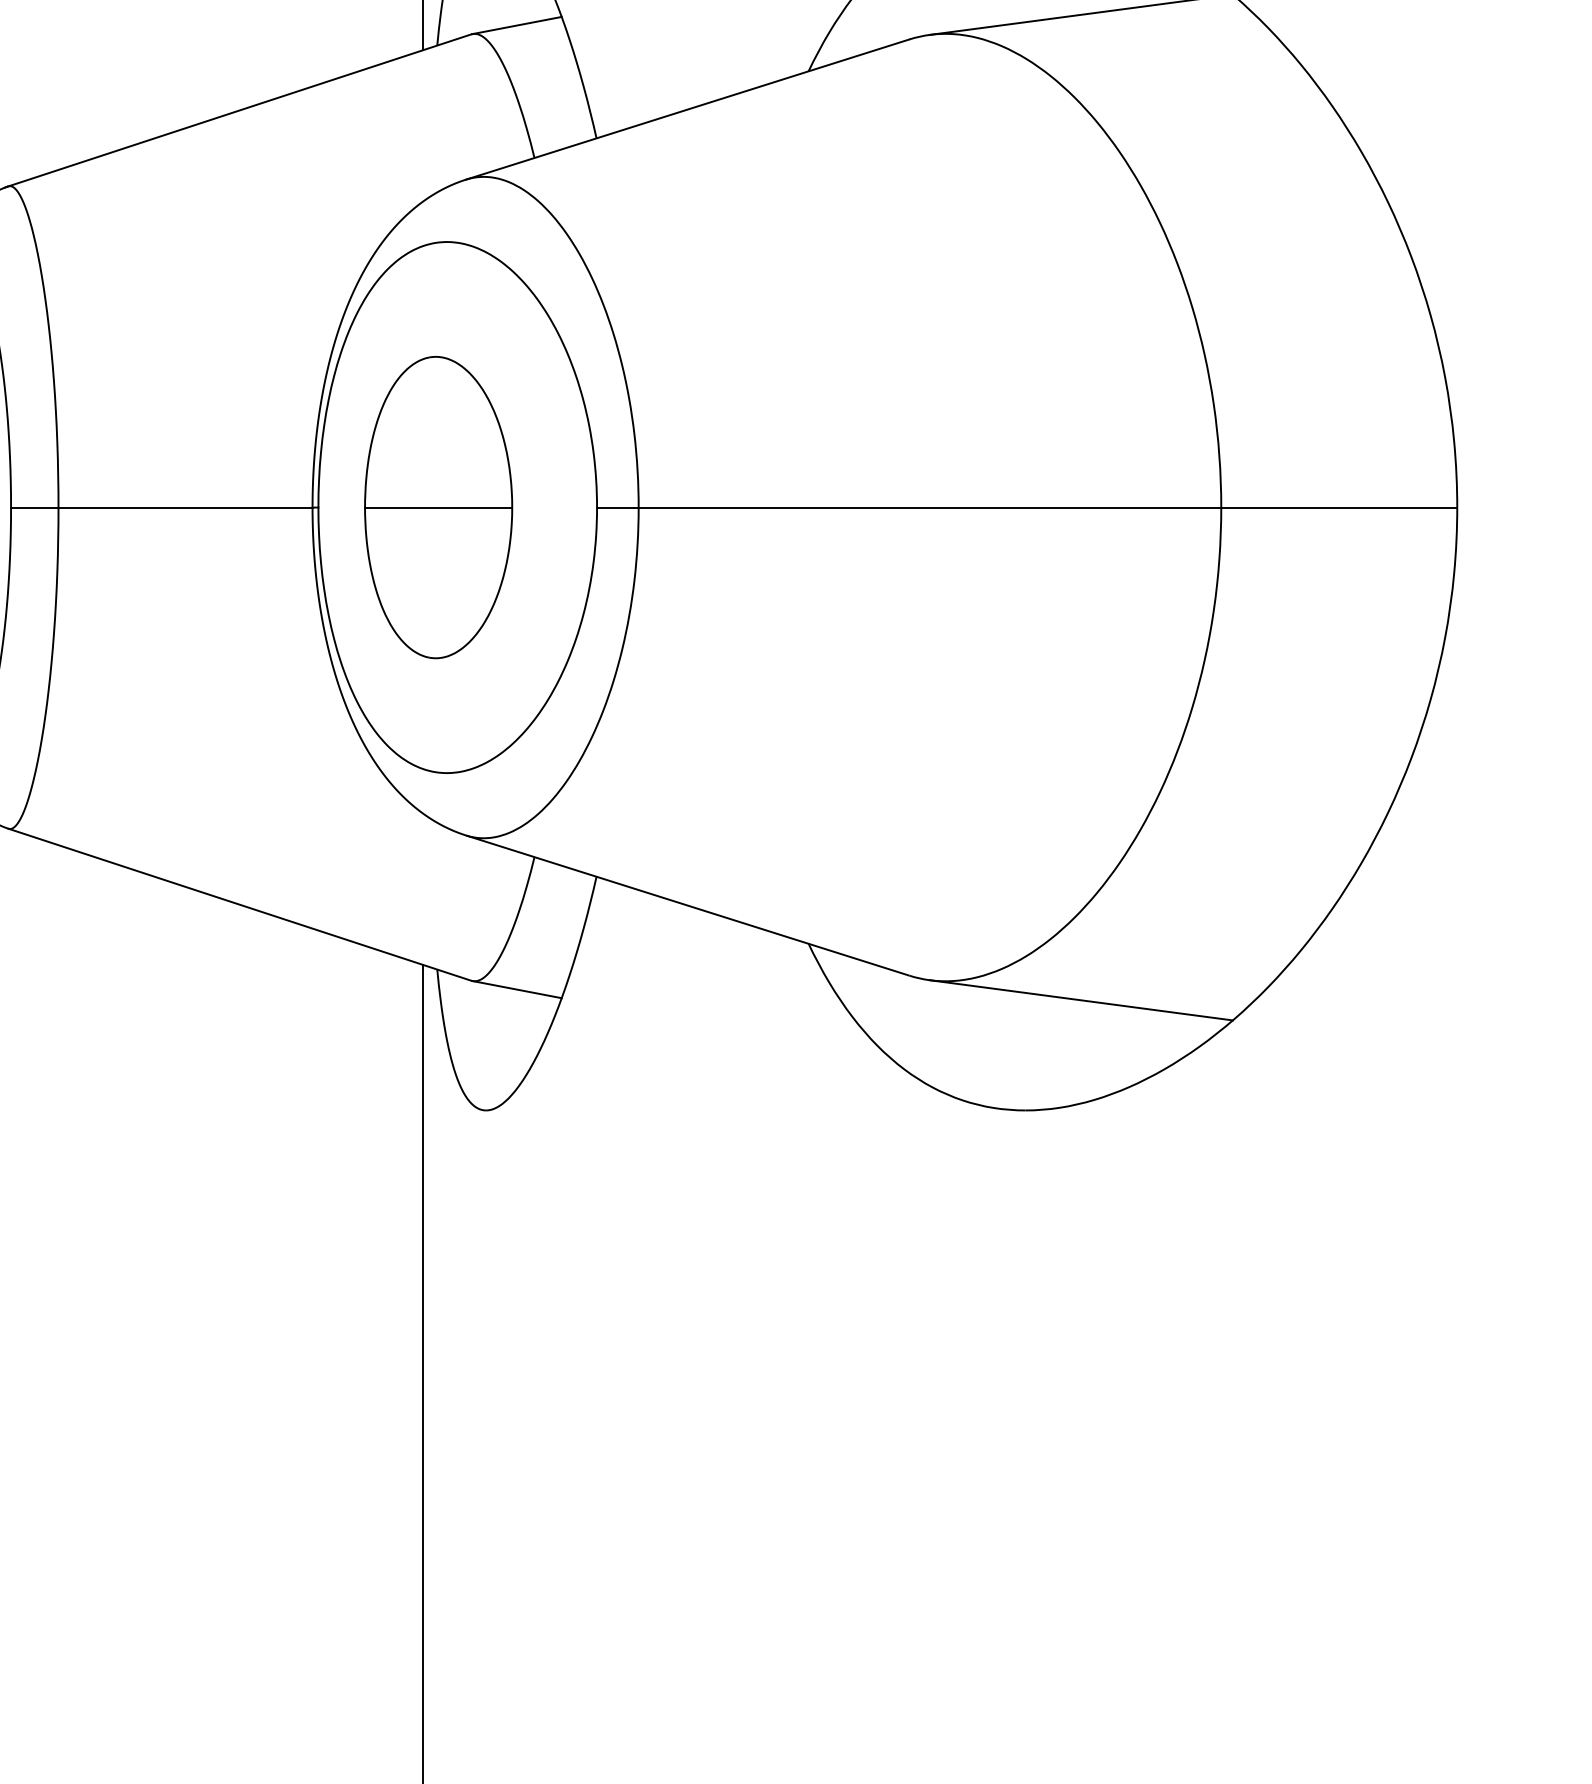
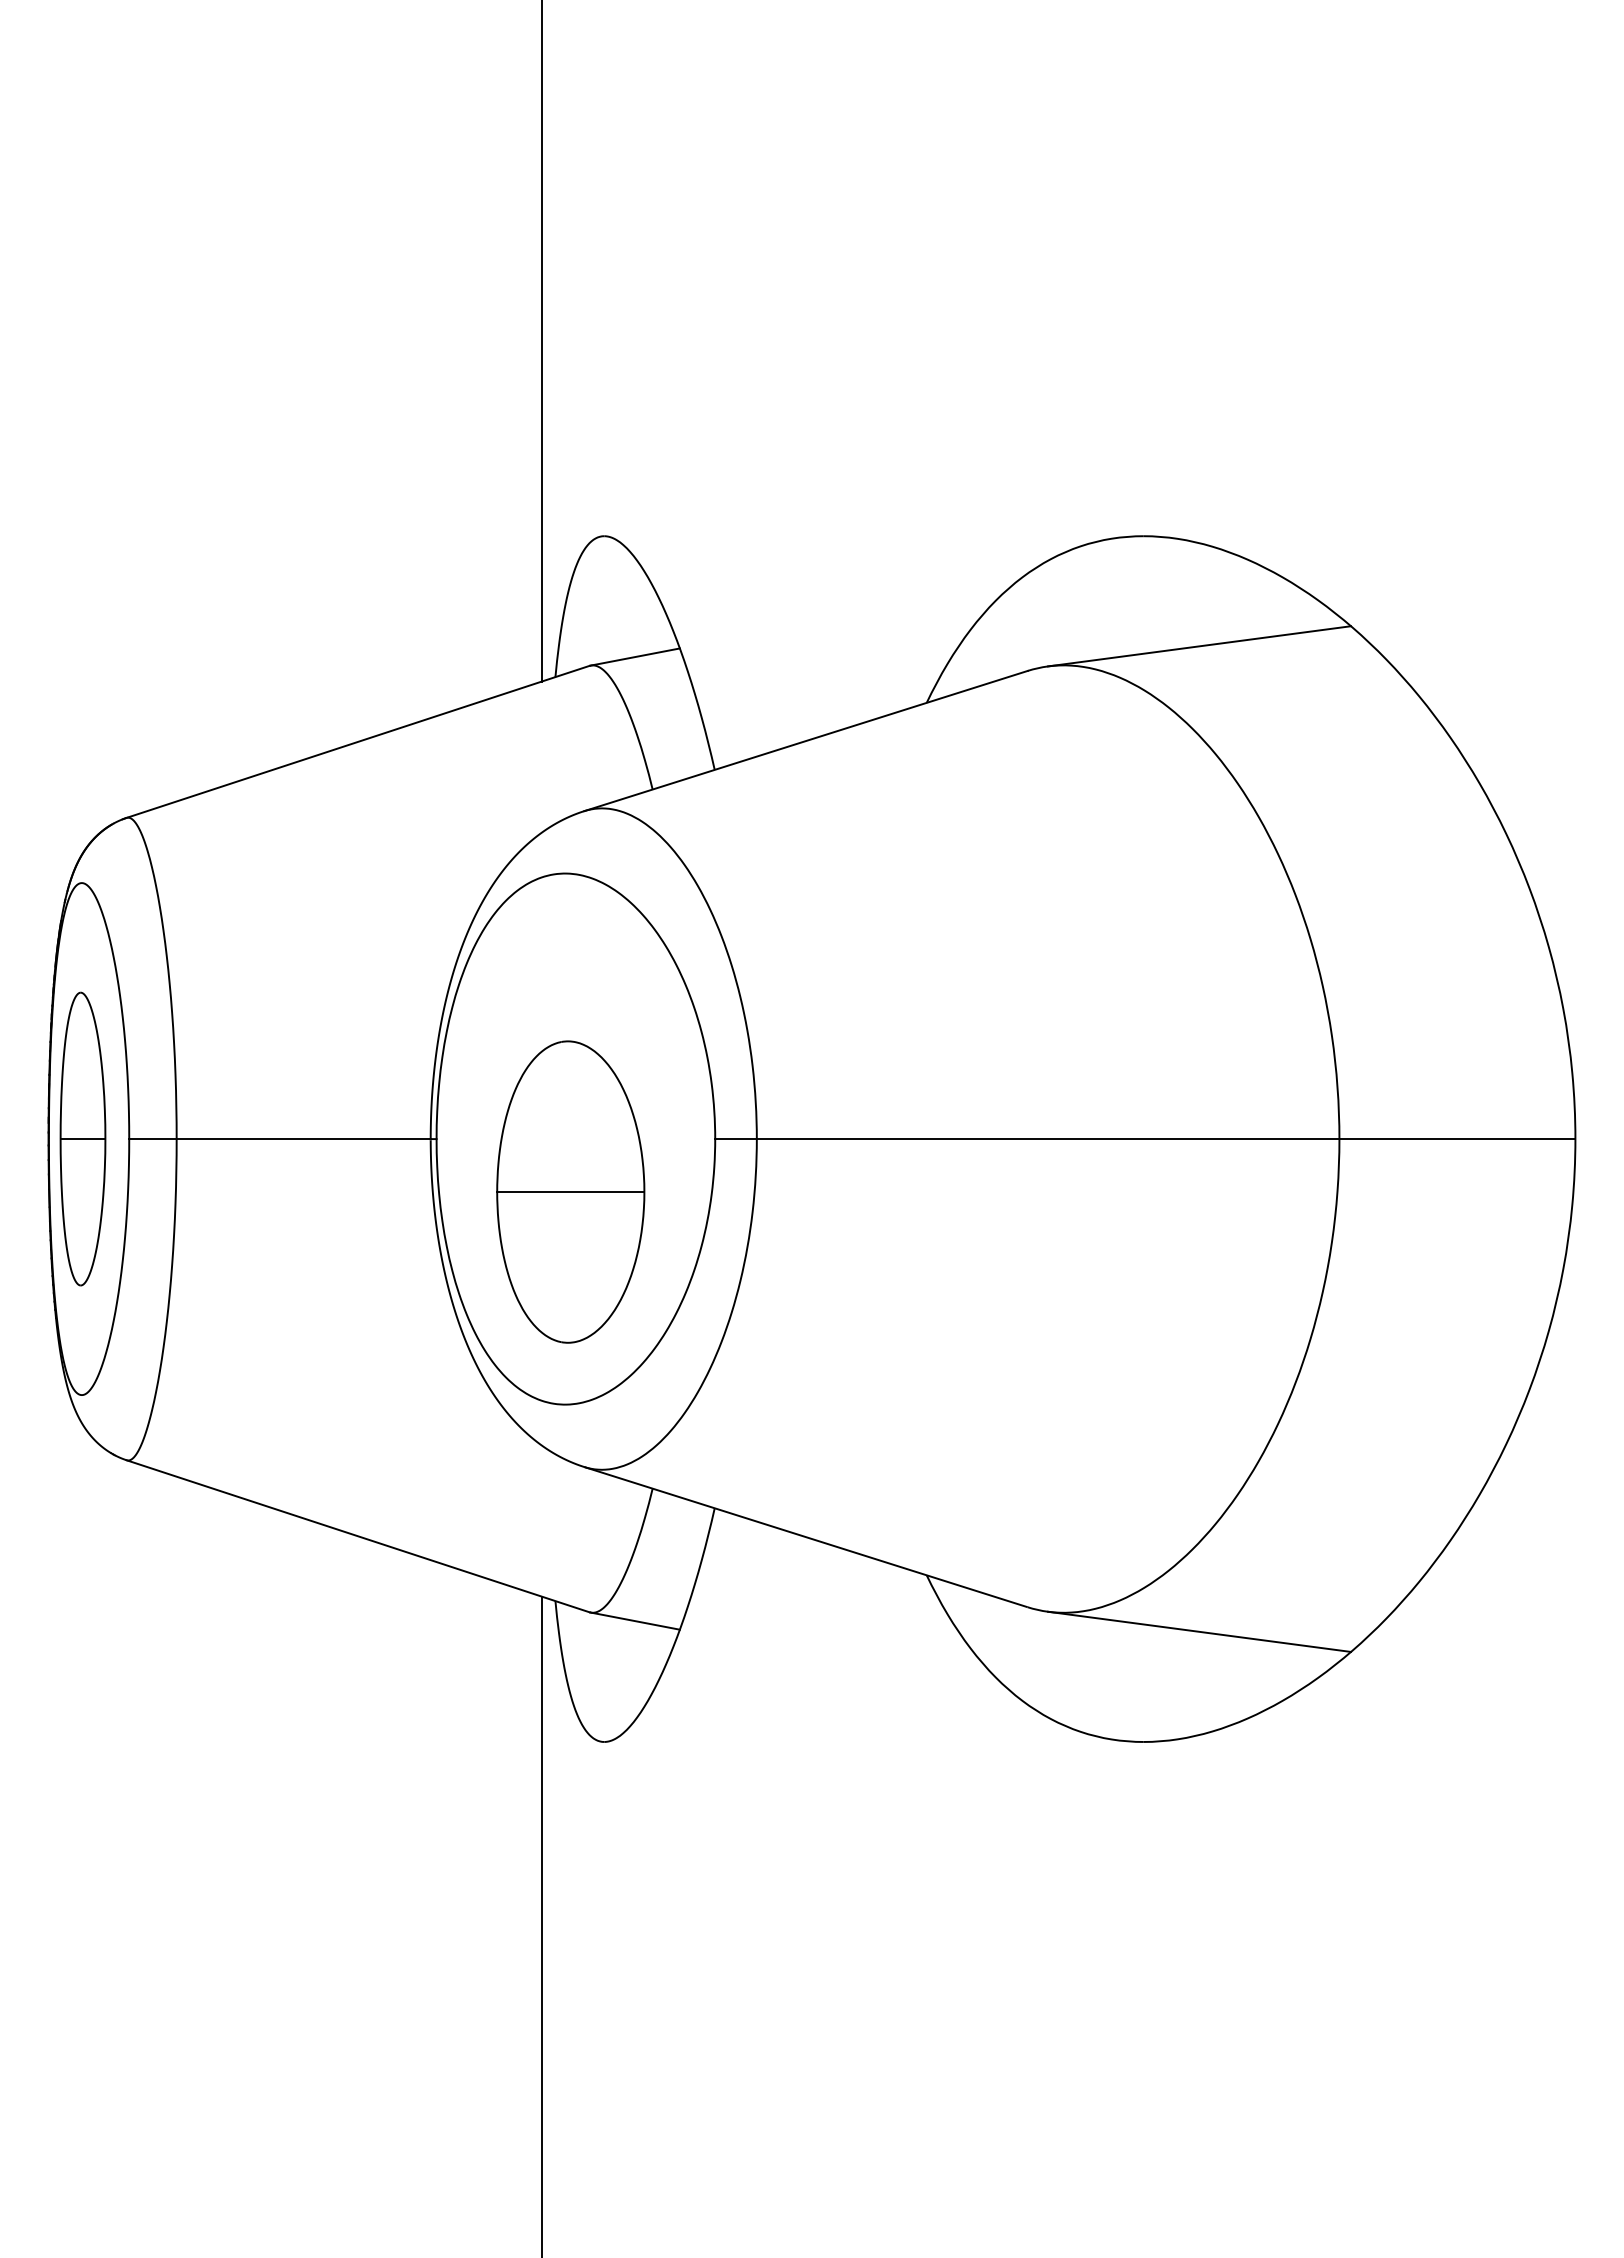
part: (438, 506) -> (570, 1191), moved

